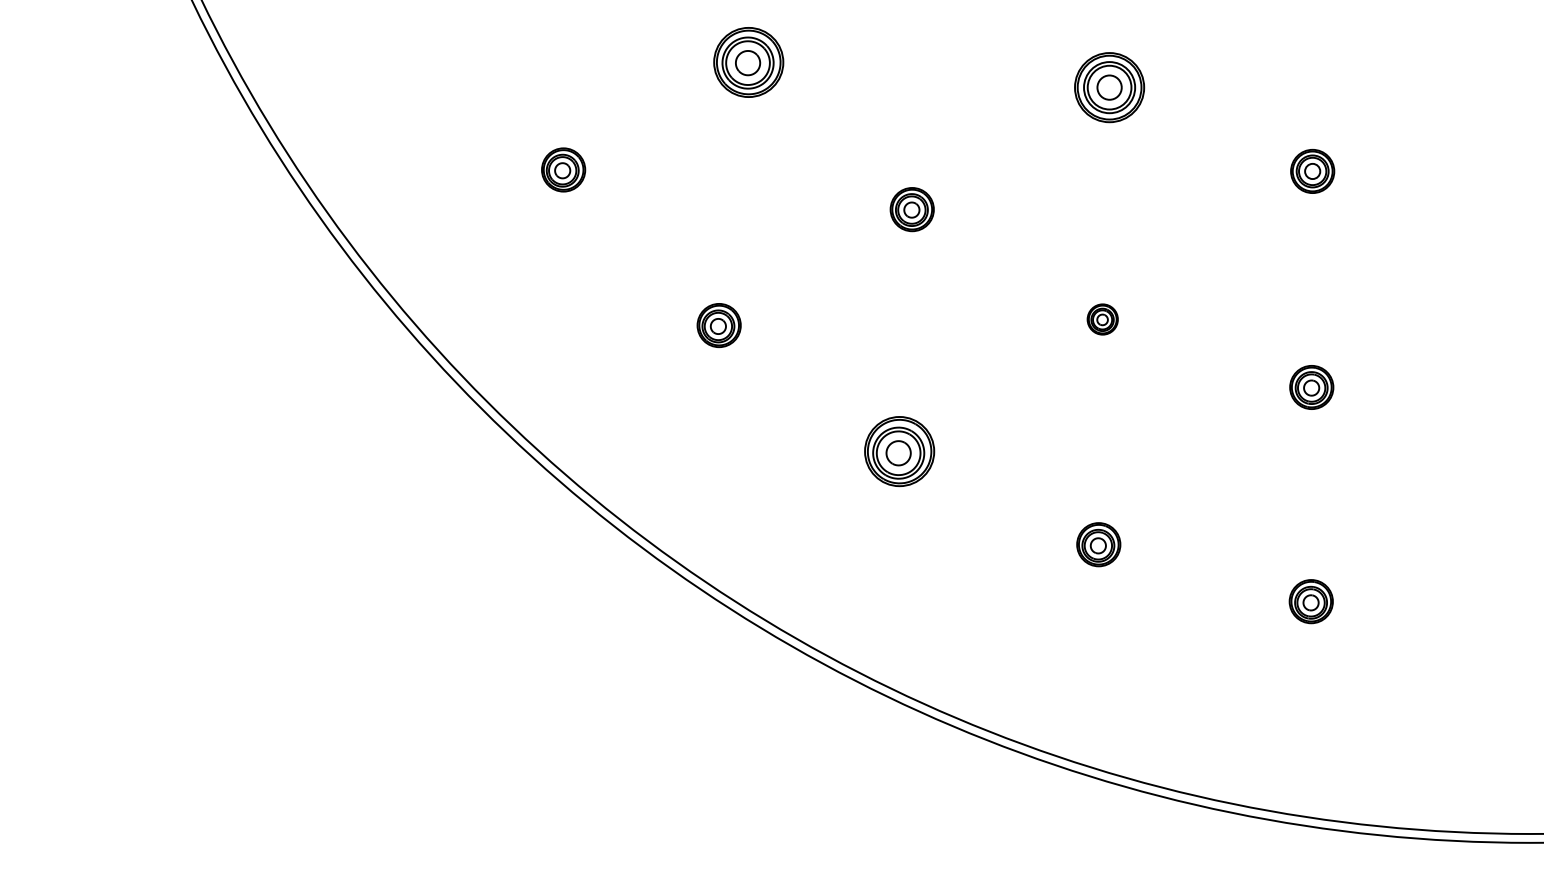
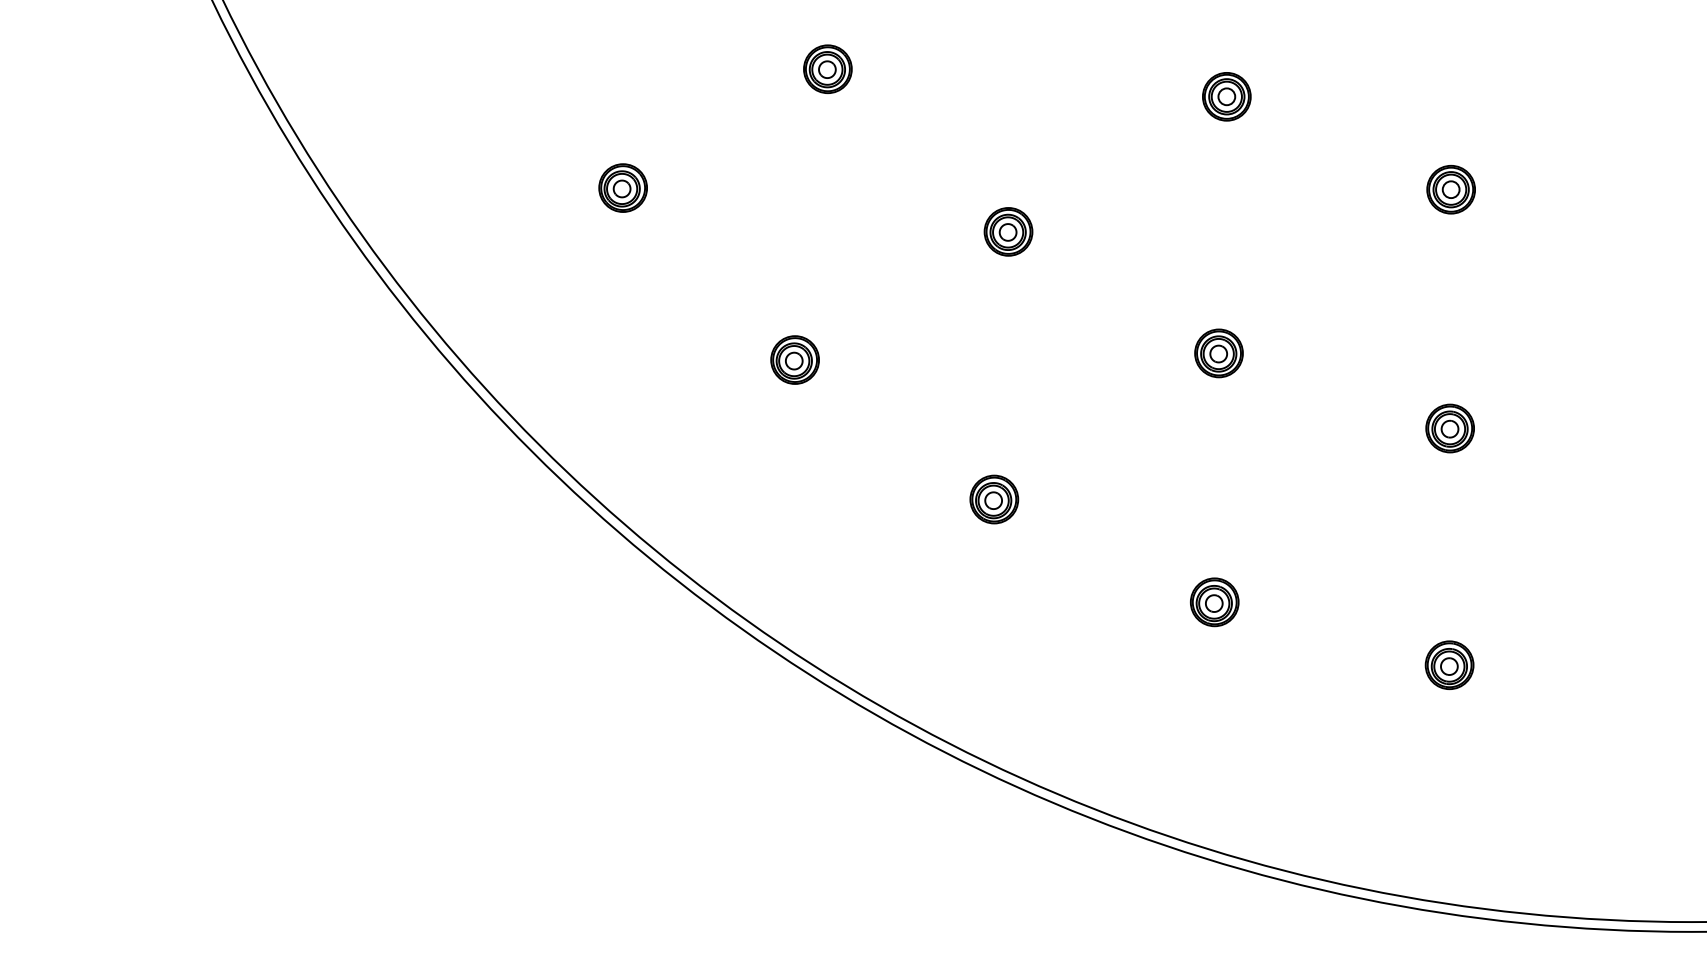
part: (748, 62) -> (827, 69), size x0.62
part: (1109, 86) -> (1226, 95), size x0.62
part: (1102, 319) -> (1218, 353), size x1.43
part: (898, 451) -> (993, 499), size x0.62

